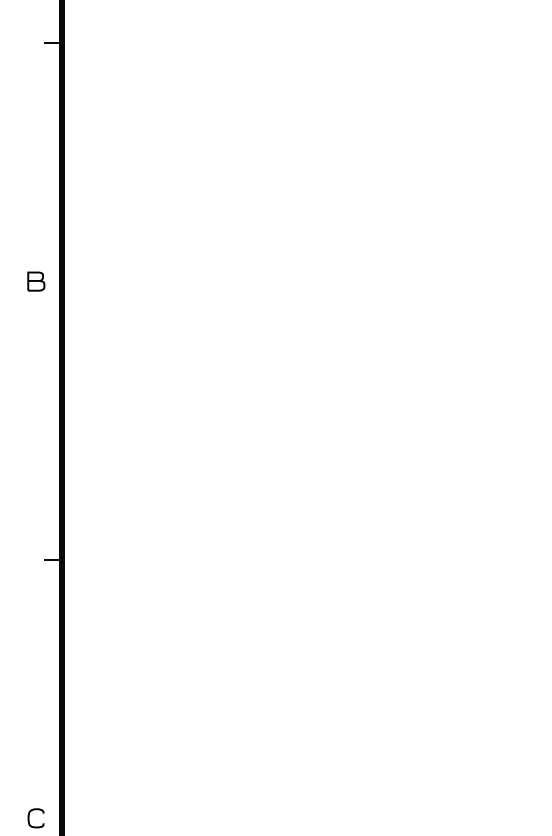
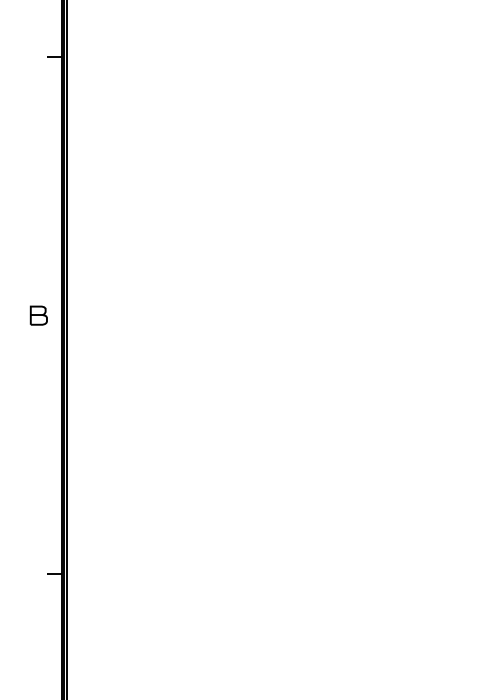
part: (36, 281) -> (39, 315), moved

